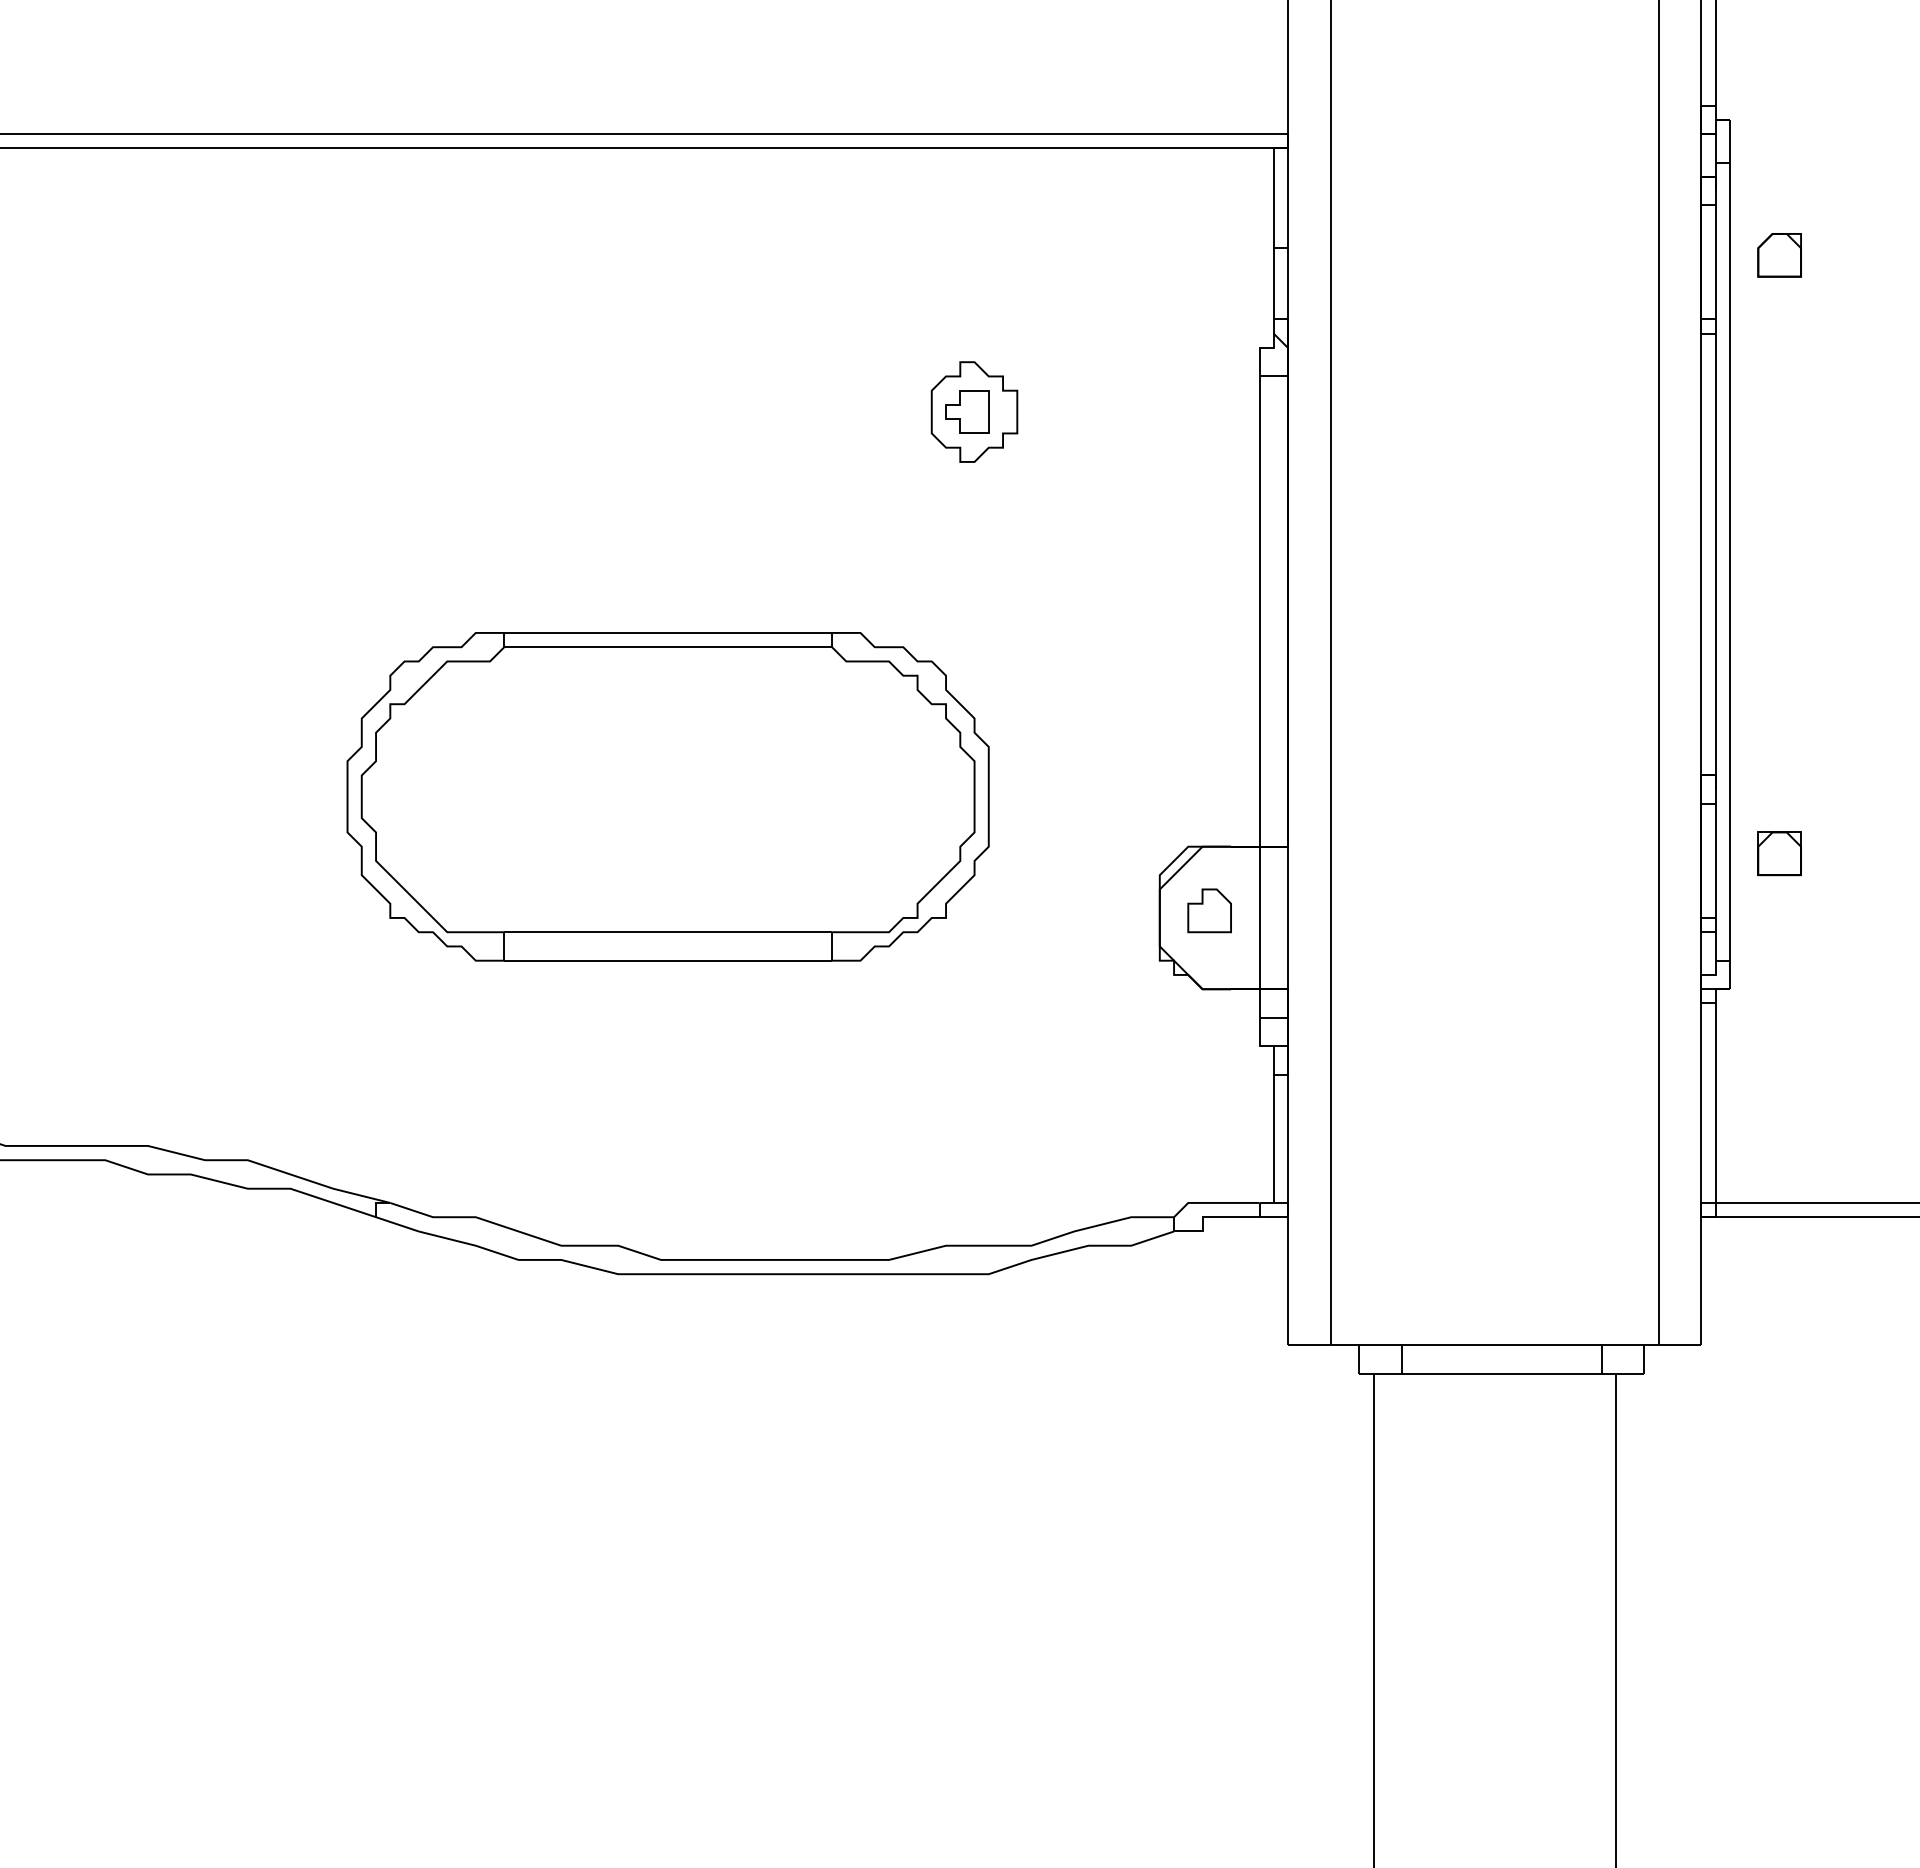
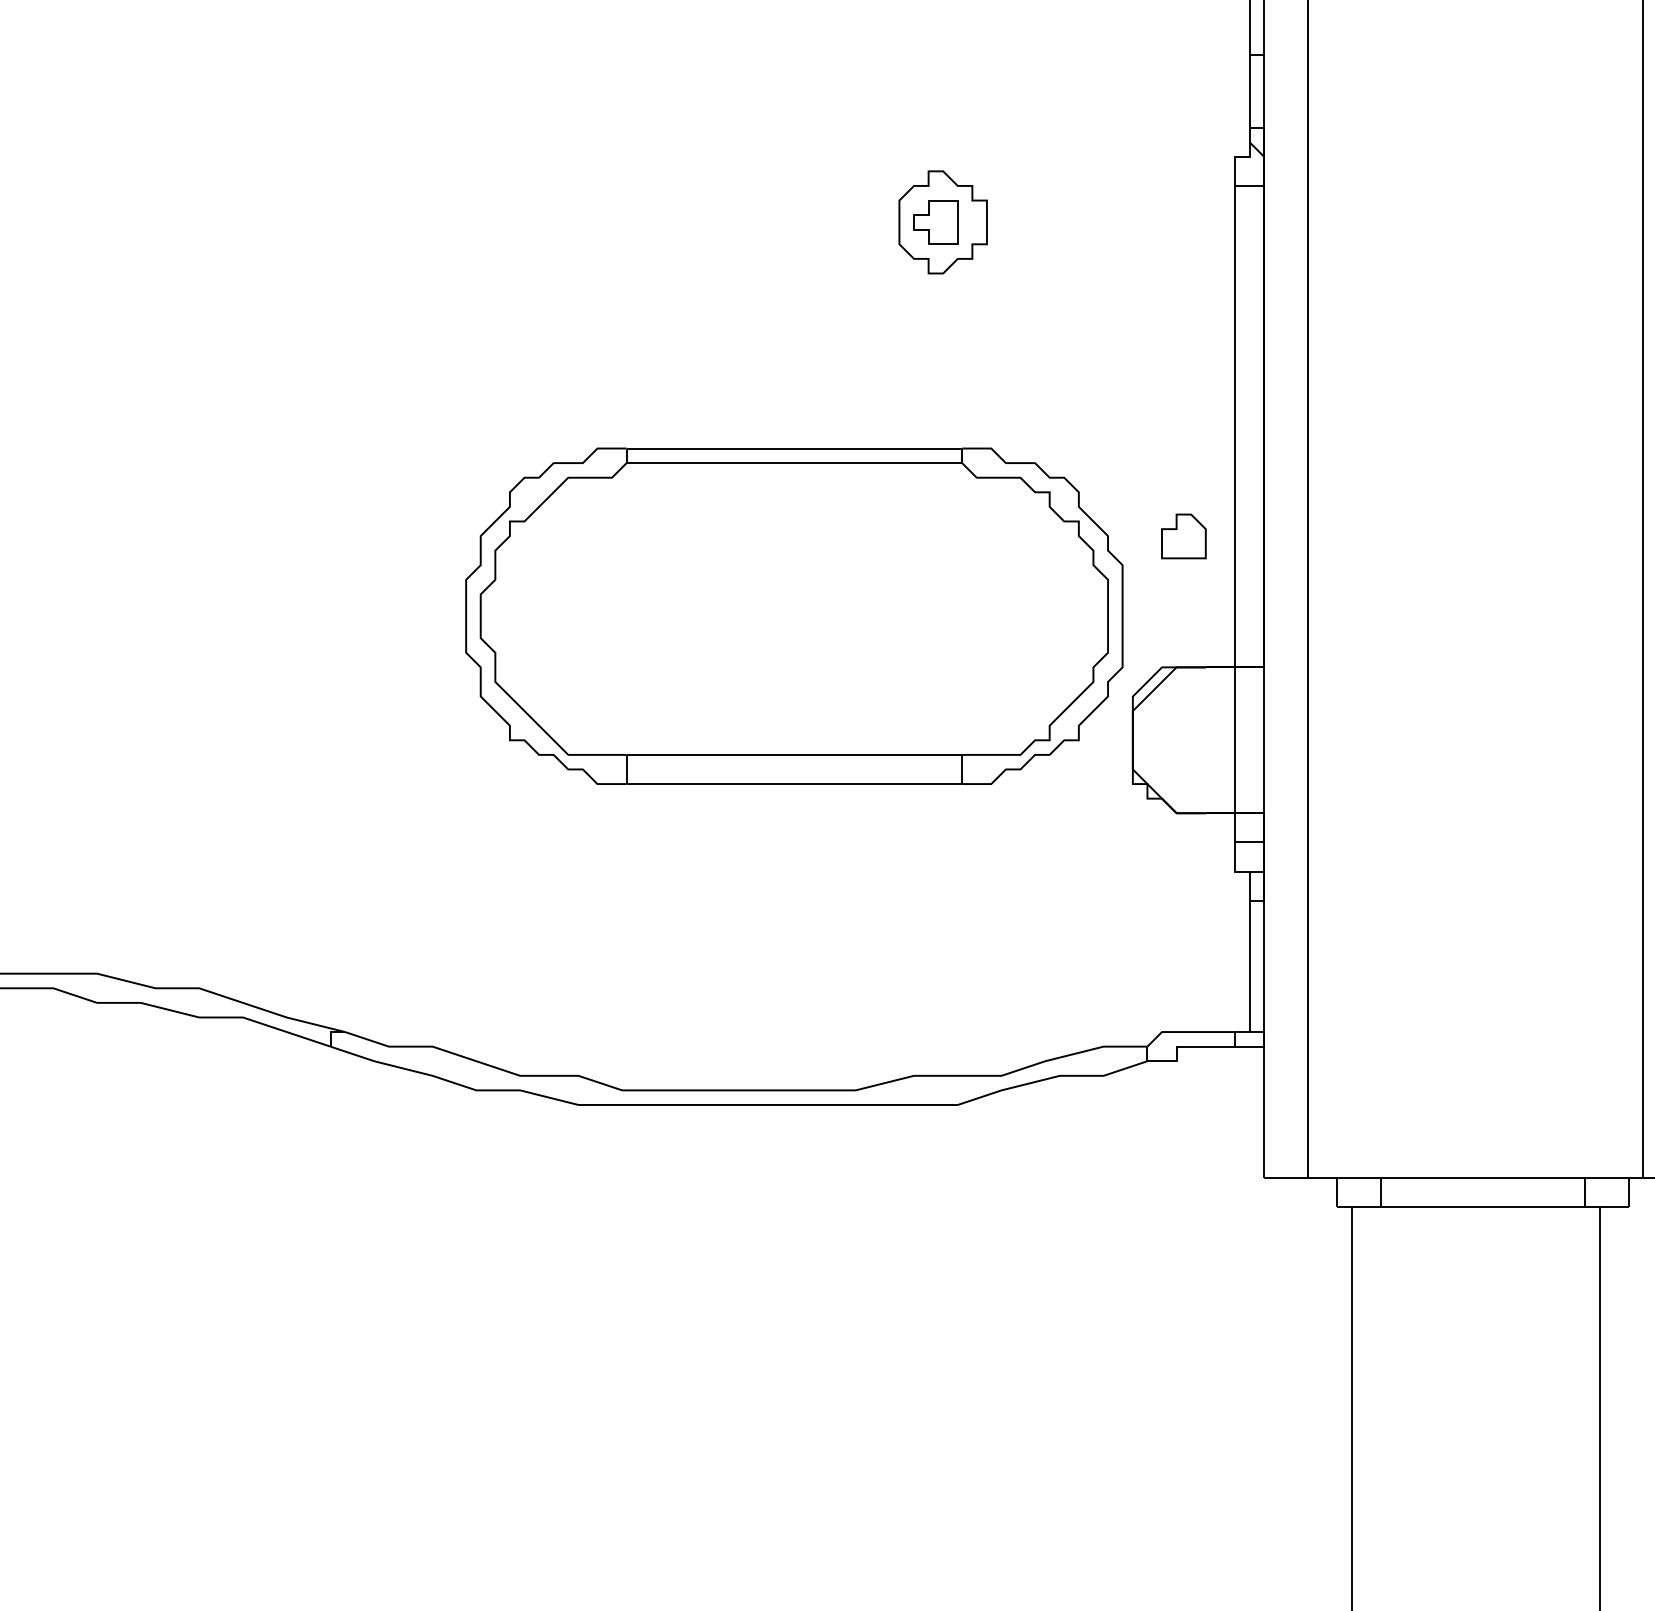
part: (667, 796) -> (793, 615), moved
part: (1209, 910) -> (1183, 536), moved

